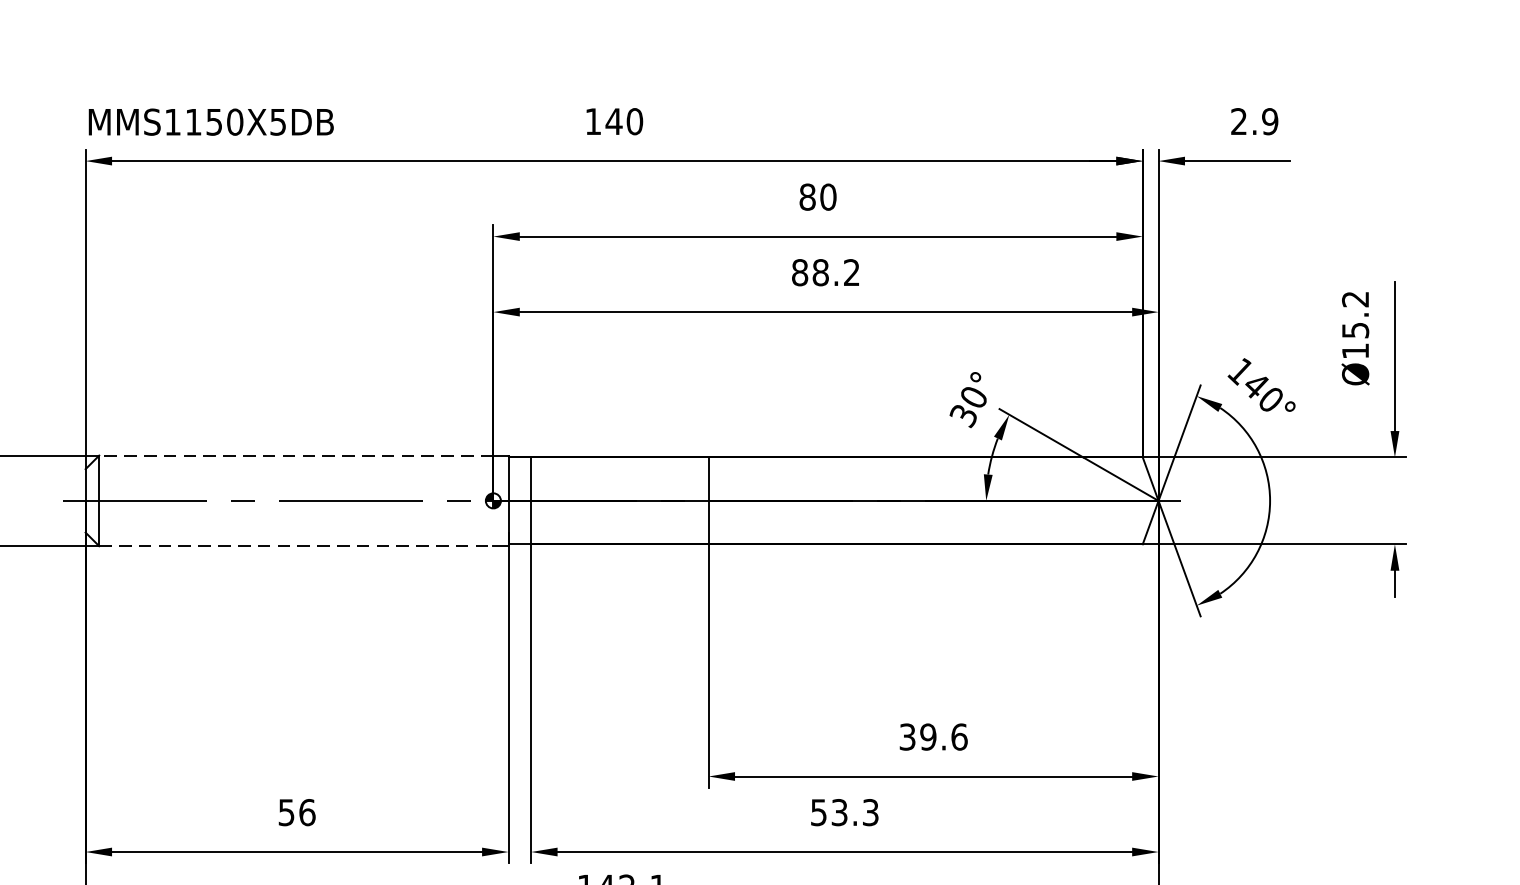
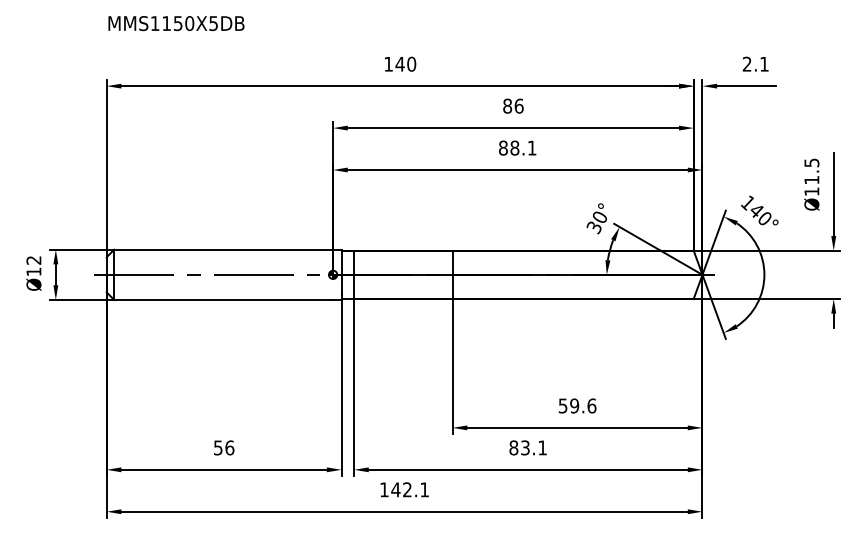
text: (1270, 120) -> (764, 63), 2.9 -> 2.1
text: (211, 122) -> (176, 23), moved
text: (827, 195) -> (518, 105), 80 -> 86
text: (850, 271) -> (531, 147), 88.2 -> 88.1
text: (1354, 314) -> (811, 171), Ø15.2 -> Ø11.5
line: (295, 455) -> (223, 249), dashed -> solid
line: (297, 547) -> (224, 300), dashed -> solid
text: (908, 736) -> (563, 405), 39.6 -> 59.6
text: (843, 811) -> (527, 447), 53.3 -> 83.1

